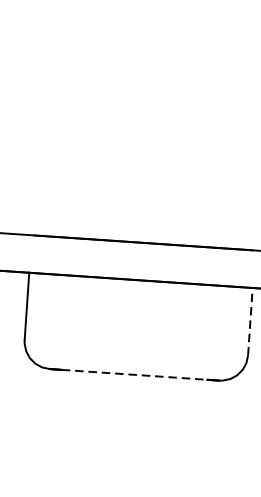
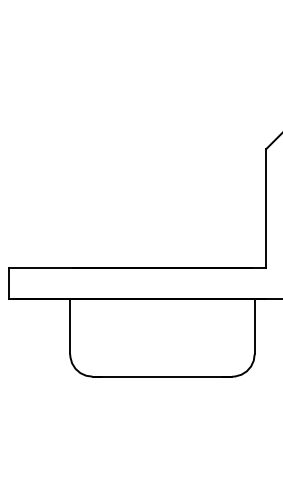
line: (250, 321) -> (254, 326), dashed -> solid
line: (134, 374) -> (162, 376), dashed -> solid

